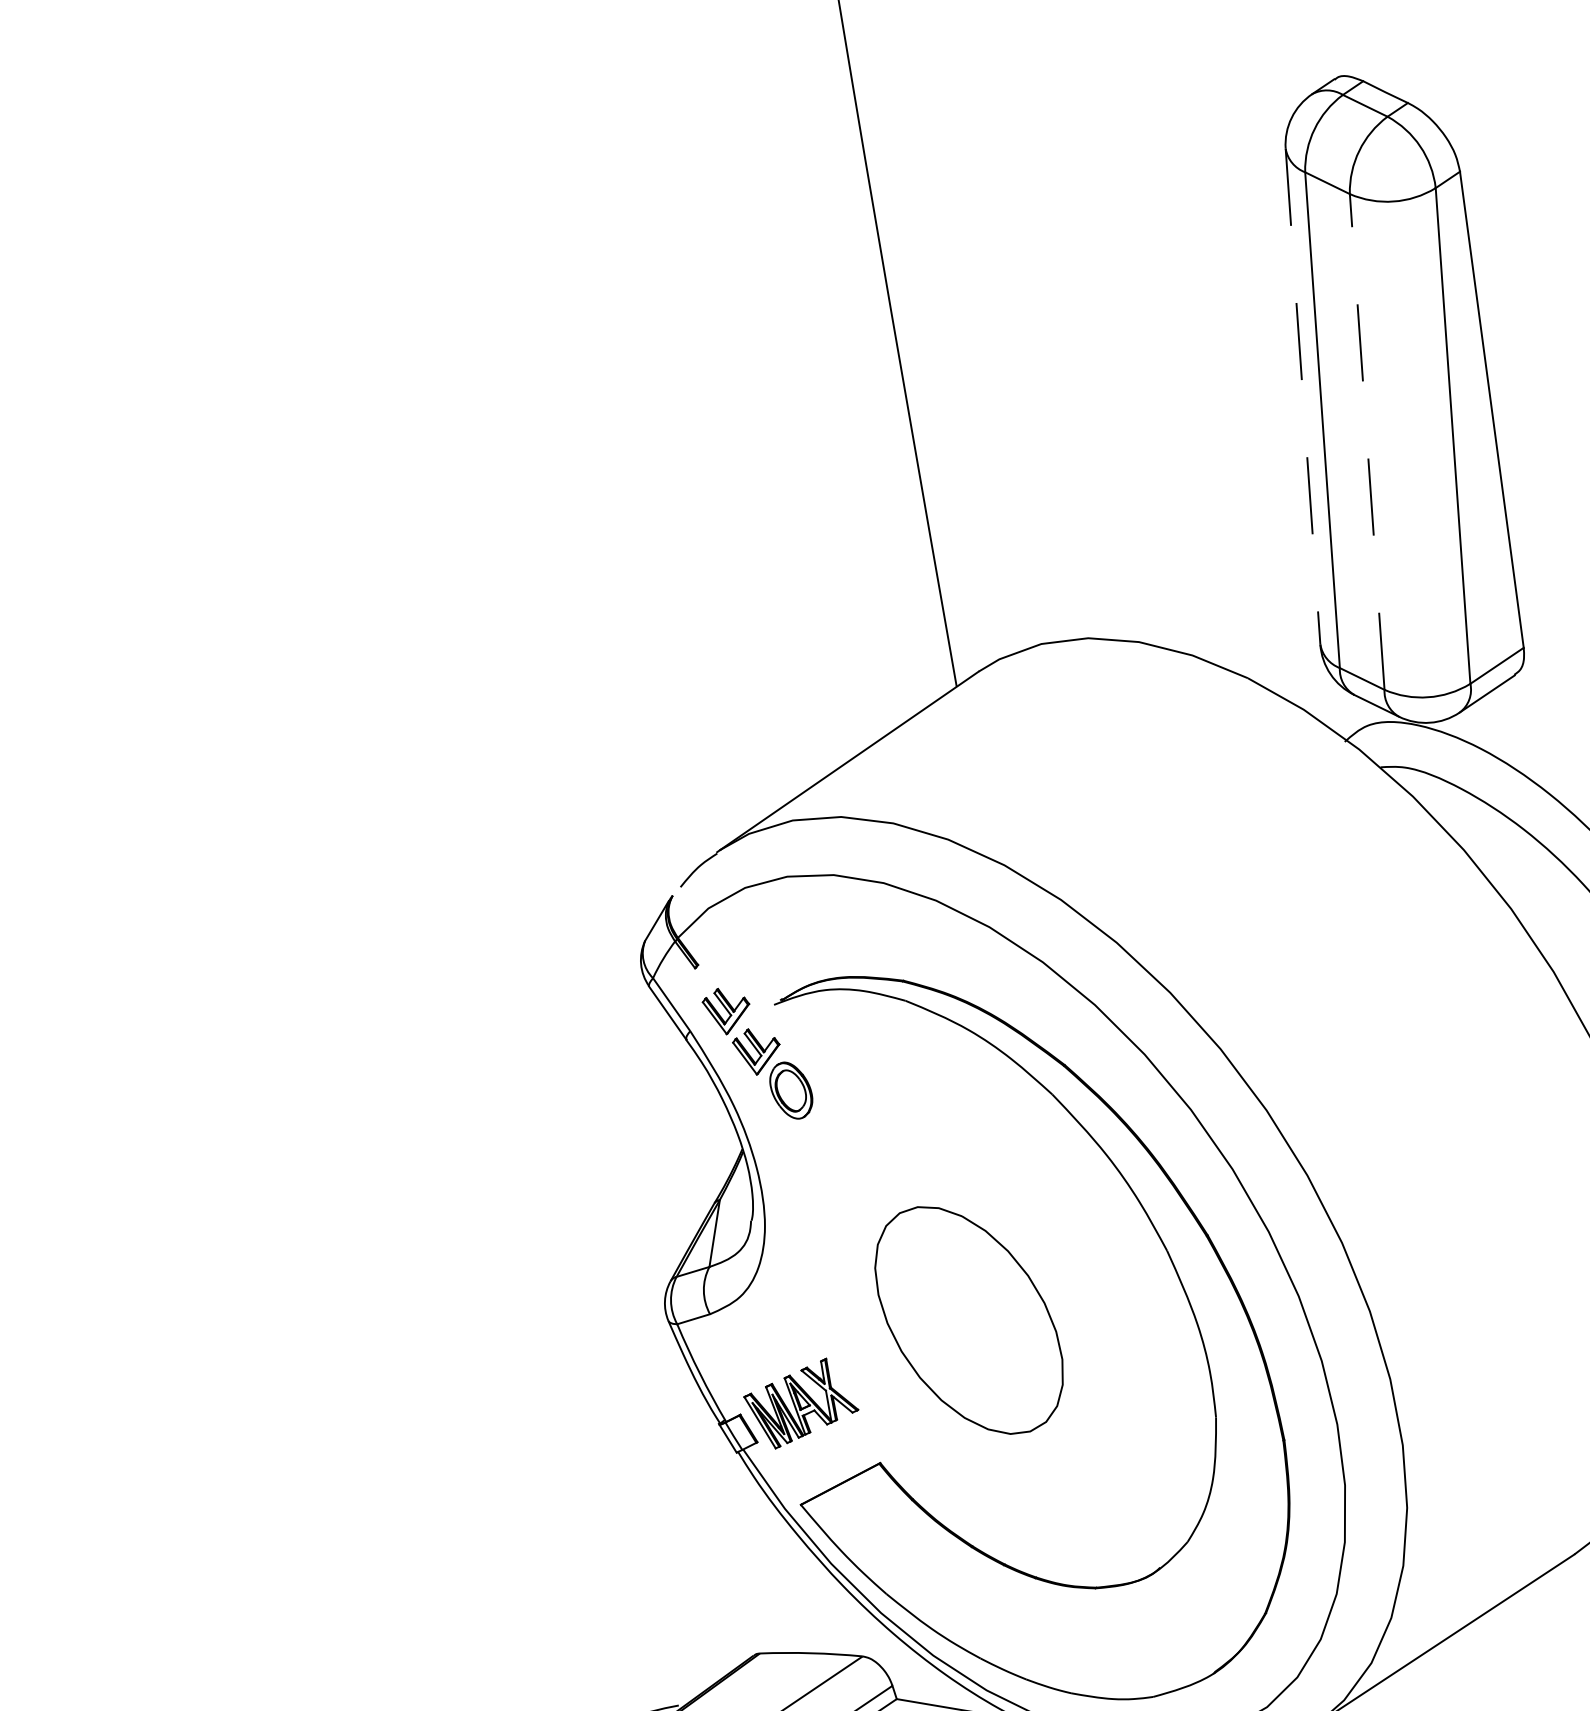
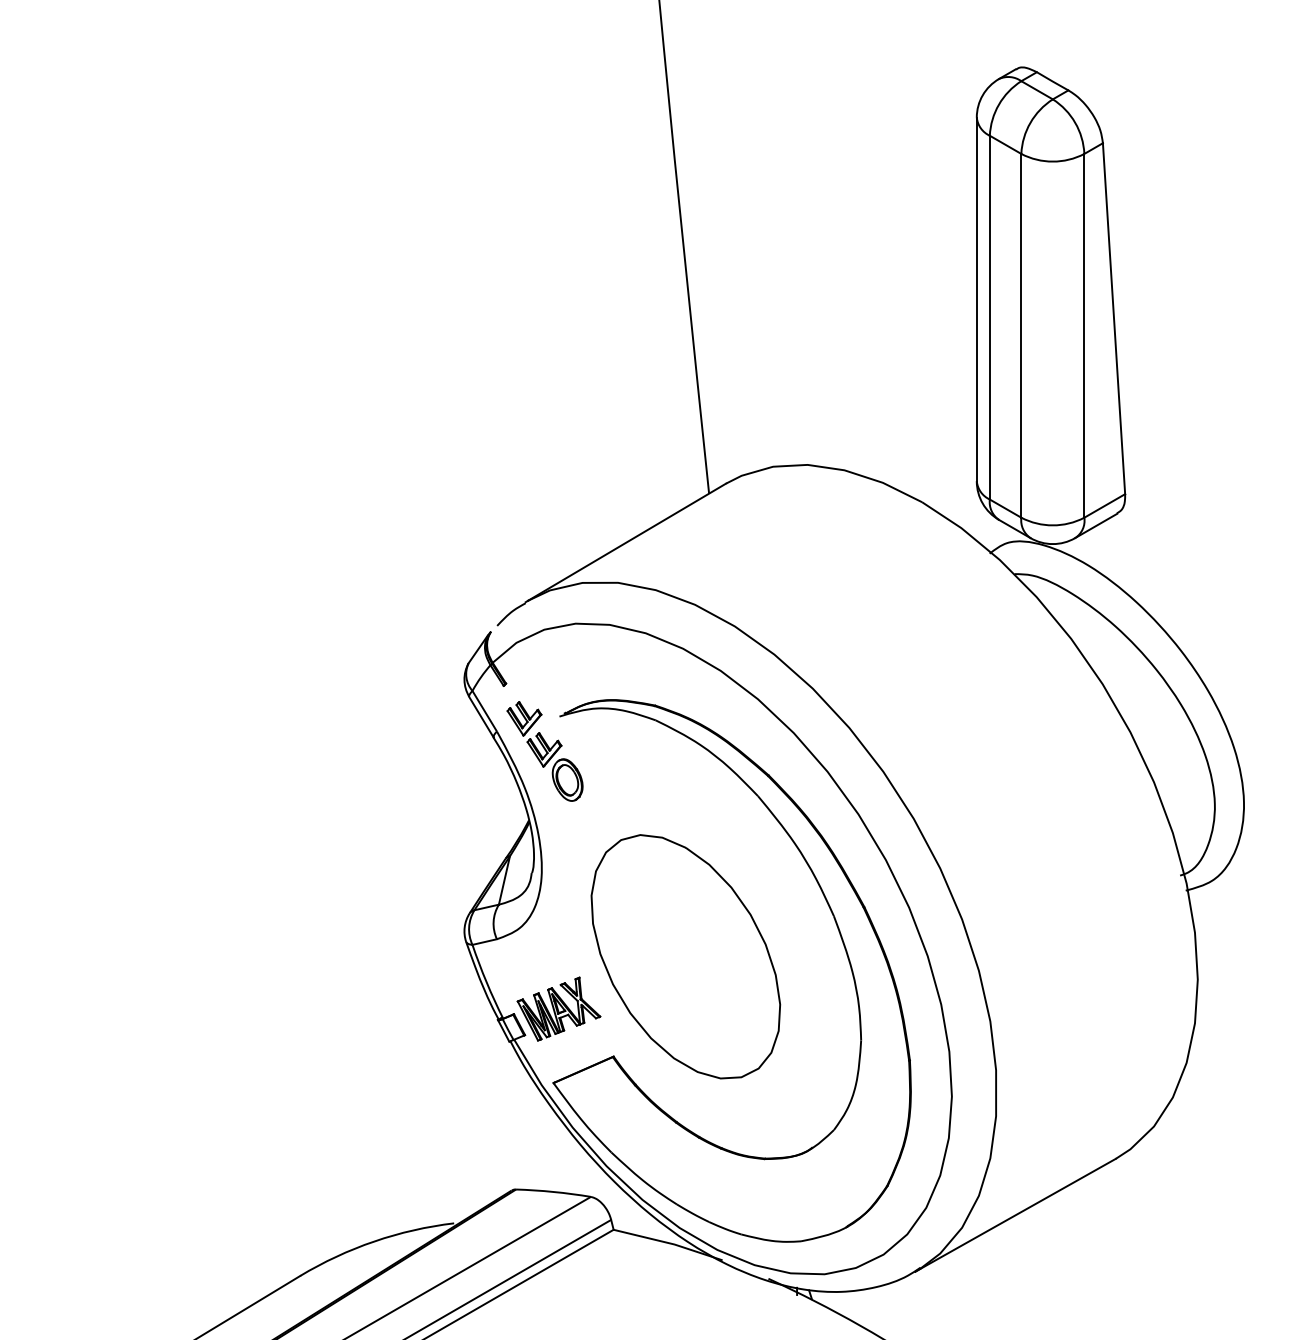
line: (1302, 396) -> (976, 299), dashed -> solid
line: (1367, 441) -> (1021, 335), dashed -> solid
part: (968, 1319) -> (685, 956), size x1.43

